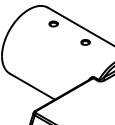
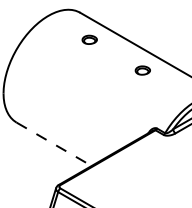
line: (32, 86) -> (54, 143), solid -> dashed

